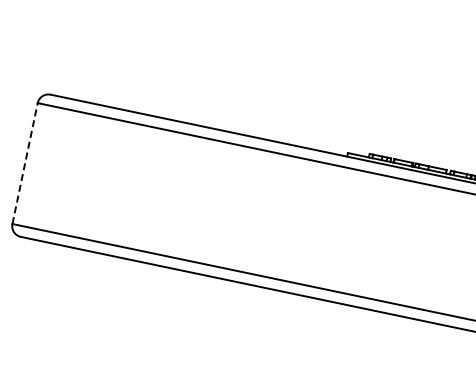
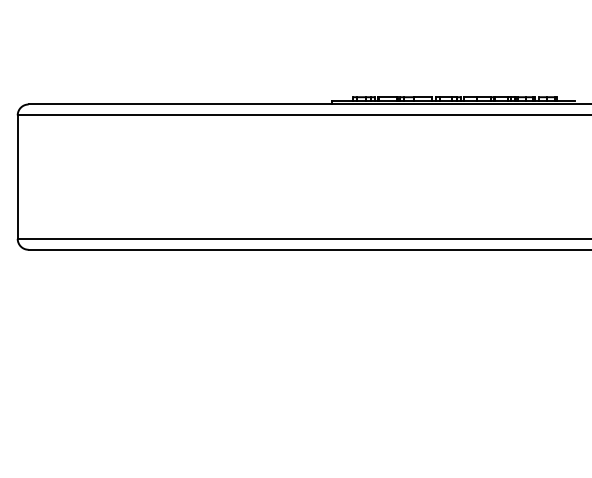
line: (24, 163) -> (17, 177), dashed -> solid

